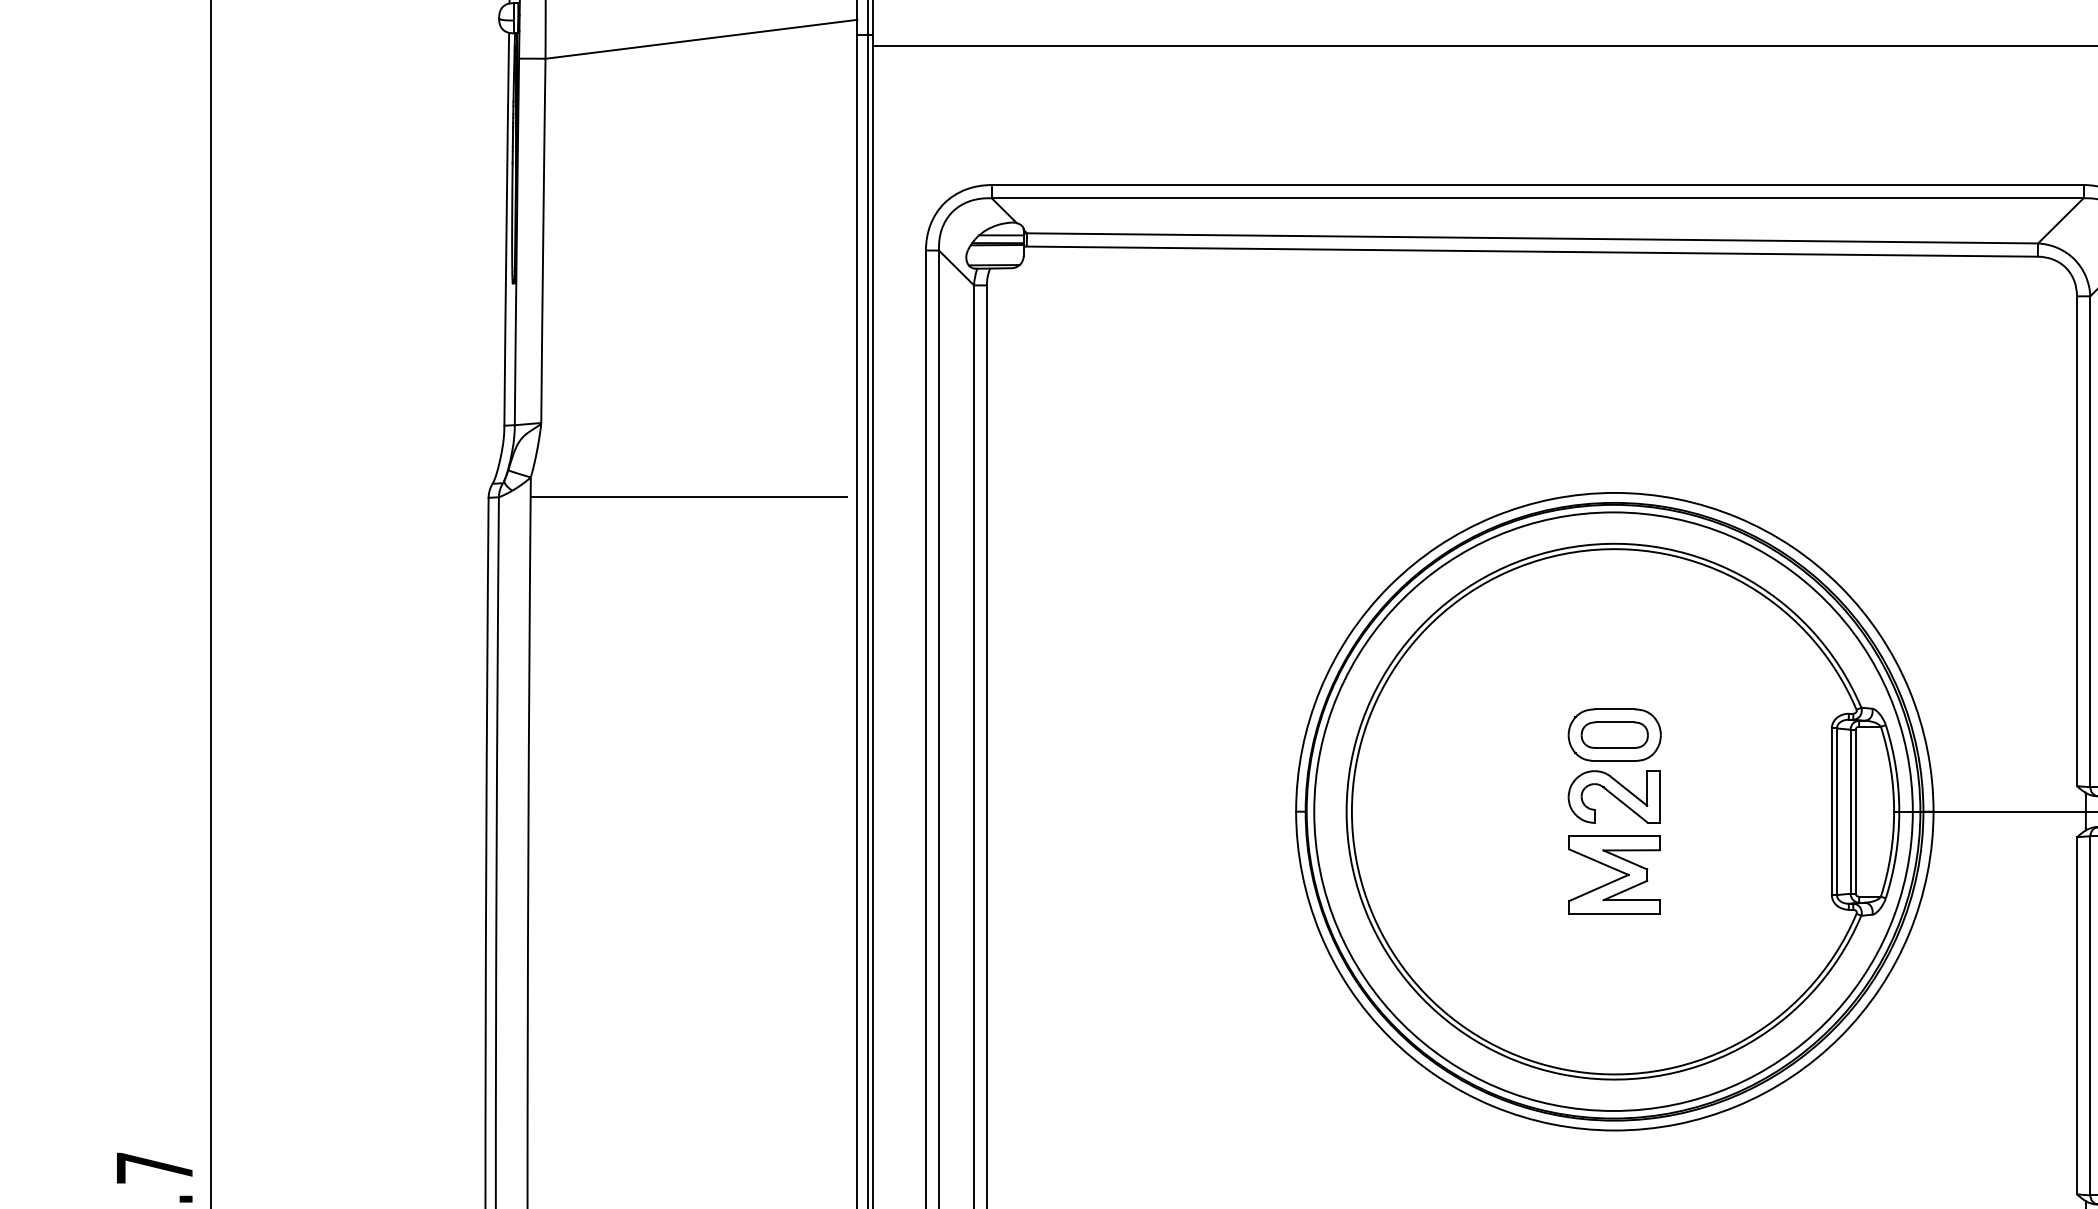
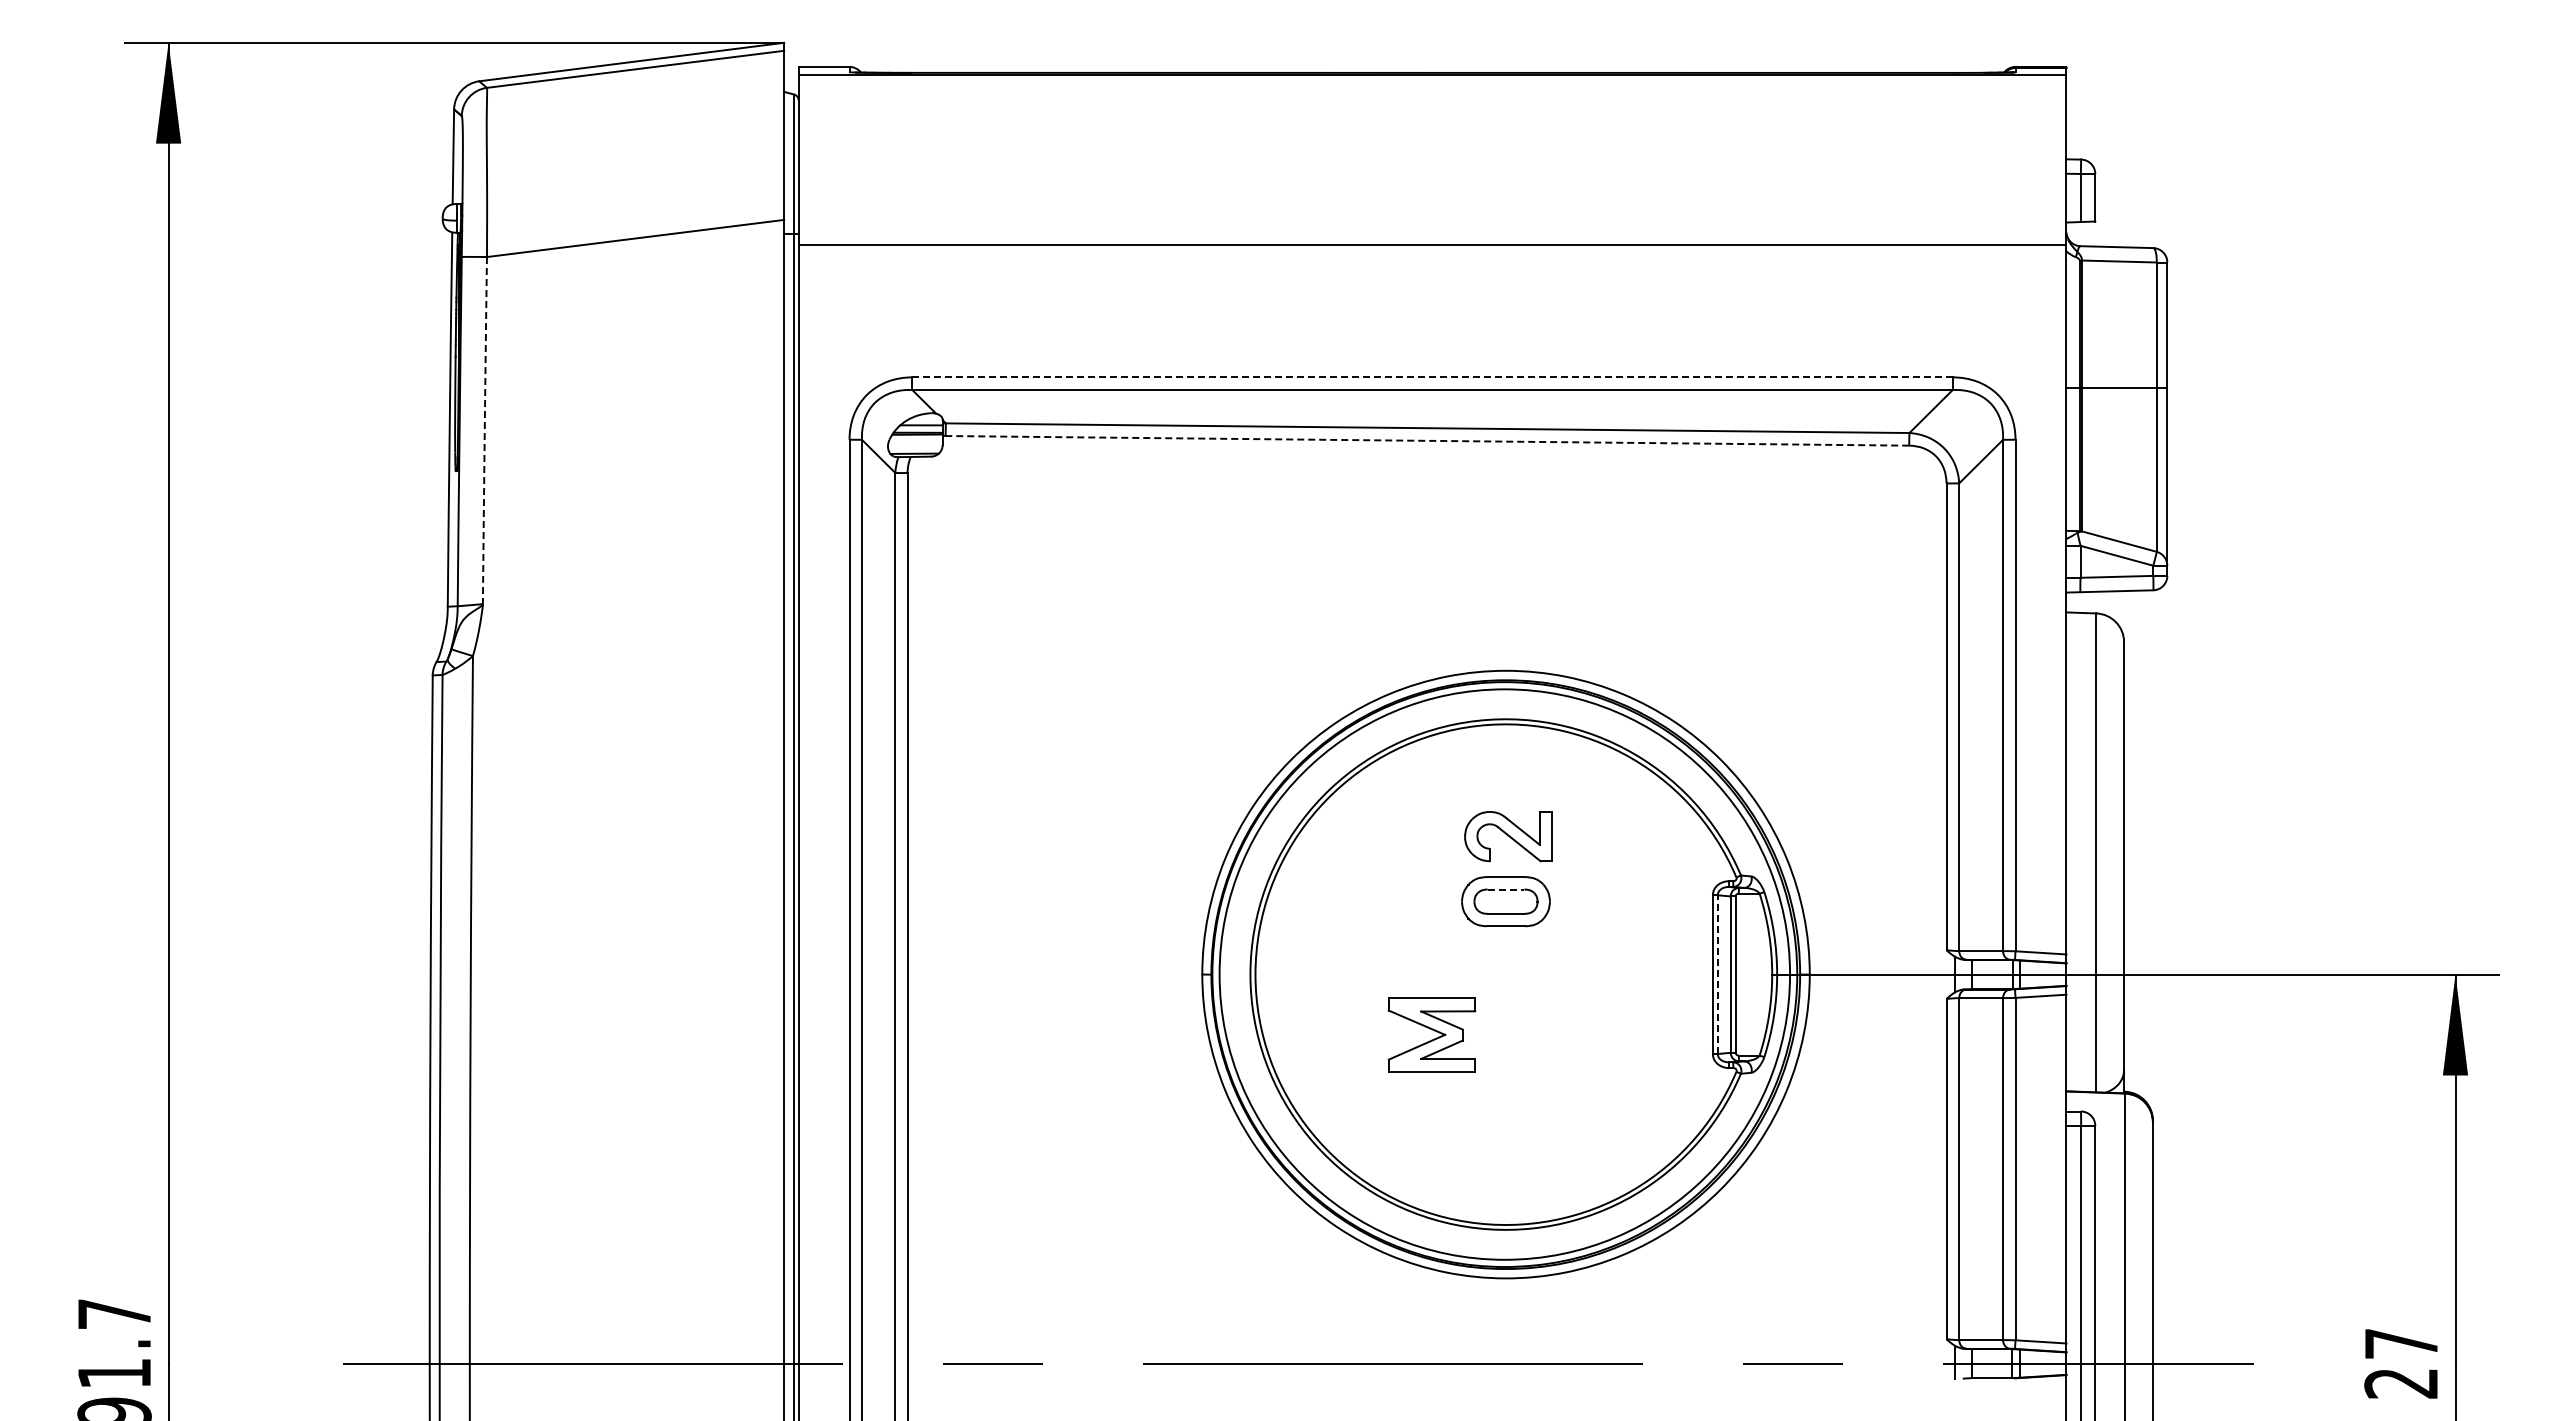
line: (1538, 185) -> (1433, 377), solid -> dashed
arc: (542, 240) -> (484, 430), solid -> dashed
line: (1532, 251) -> (1427, 440), solid -> dashed
line: (688, 496) -> (623, 674), removed
line: (1615, 722) -> (1506, 889), solid -> dashed
part: (1614, 796) -> (1508, 836), moved
line: (1836, 811) -> (1717, 974), solid -> dashed
part: (1614, 874) -> (1431, 1034), moved

